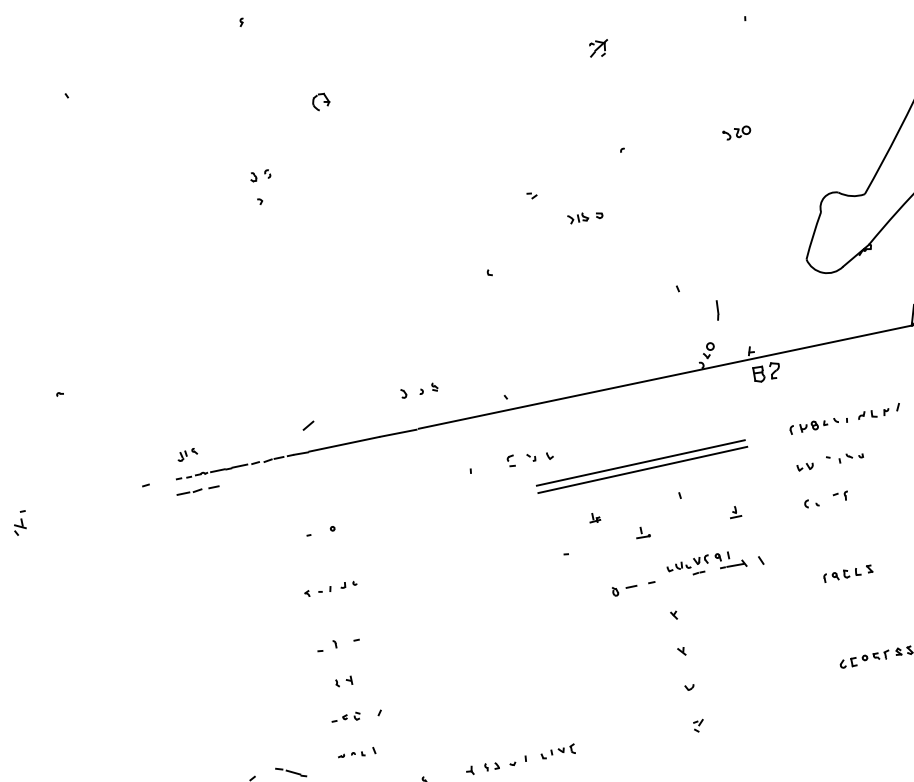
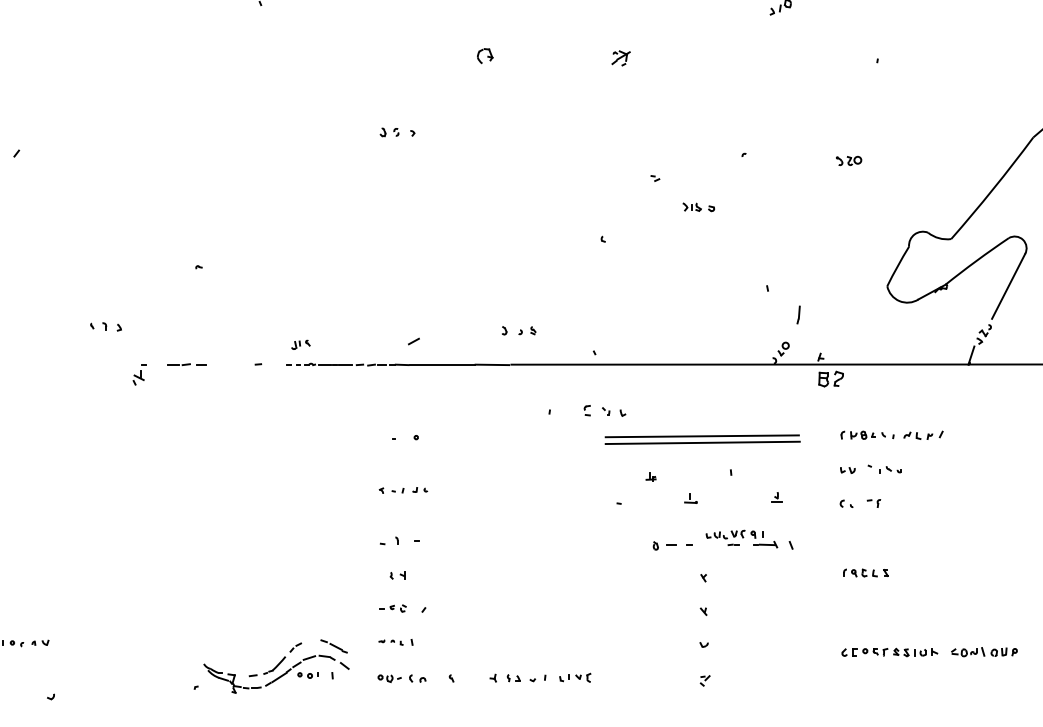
part: (598, 48) -> (620, 58), moved
part: (260, 175) -> (389, 132), moved
line: (197, 490) -> (186, 364), moved

